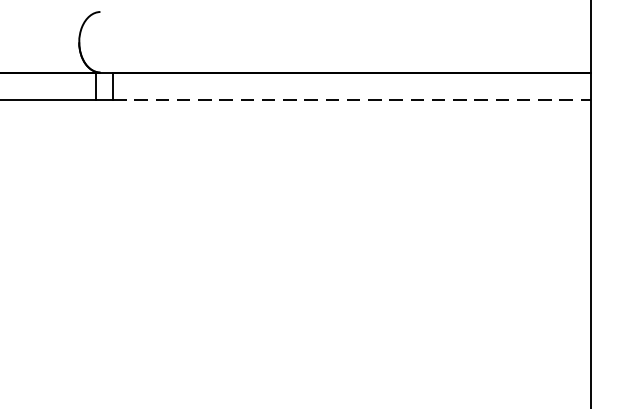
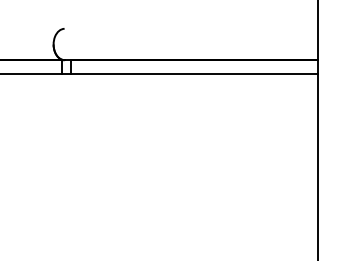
line: (351, 100) -> (194, 74), dashed -> solid

